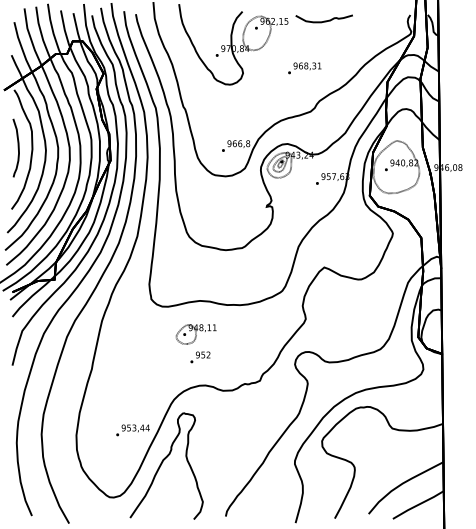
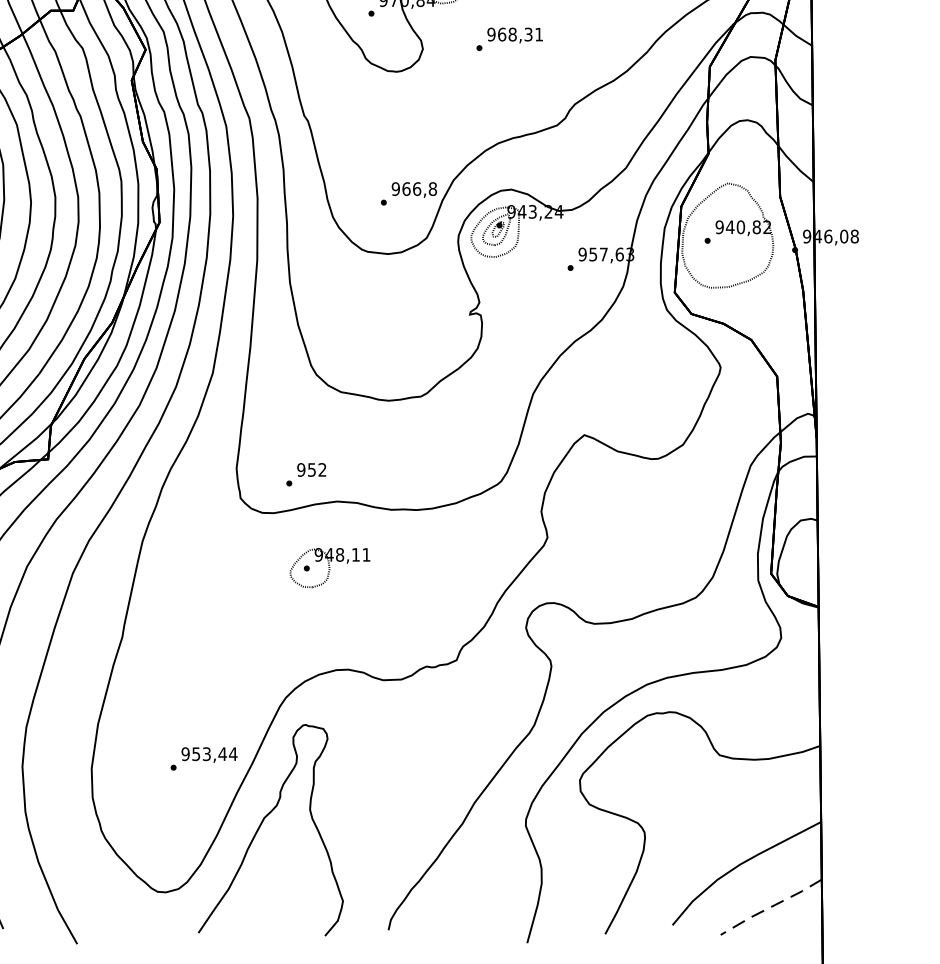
text: (304, 68) -> (509, 39), moved
text: (200, 357) -> (306, 474), moved
line: (418, 504) -> (771, 906), solid -> dashed

